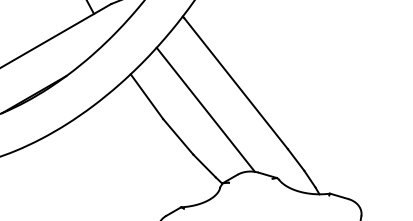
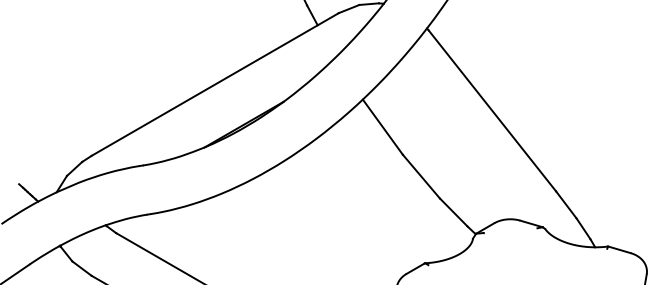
line: (205, 109) -> (454, 142), removed

